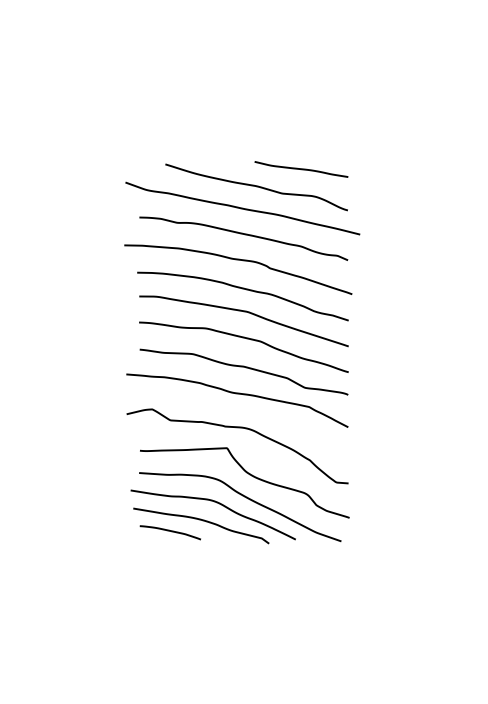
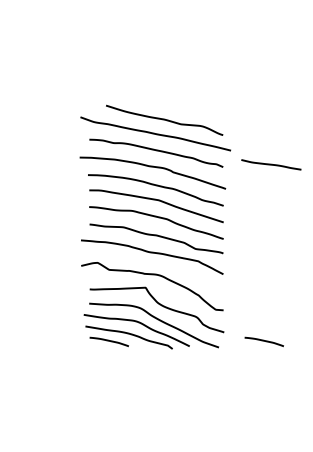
line: (301, 168) -> (271, 164), moved
curve: (410, 531) -> (263, 341), added

